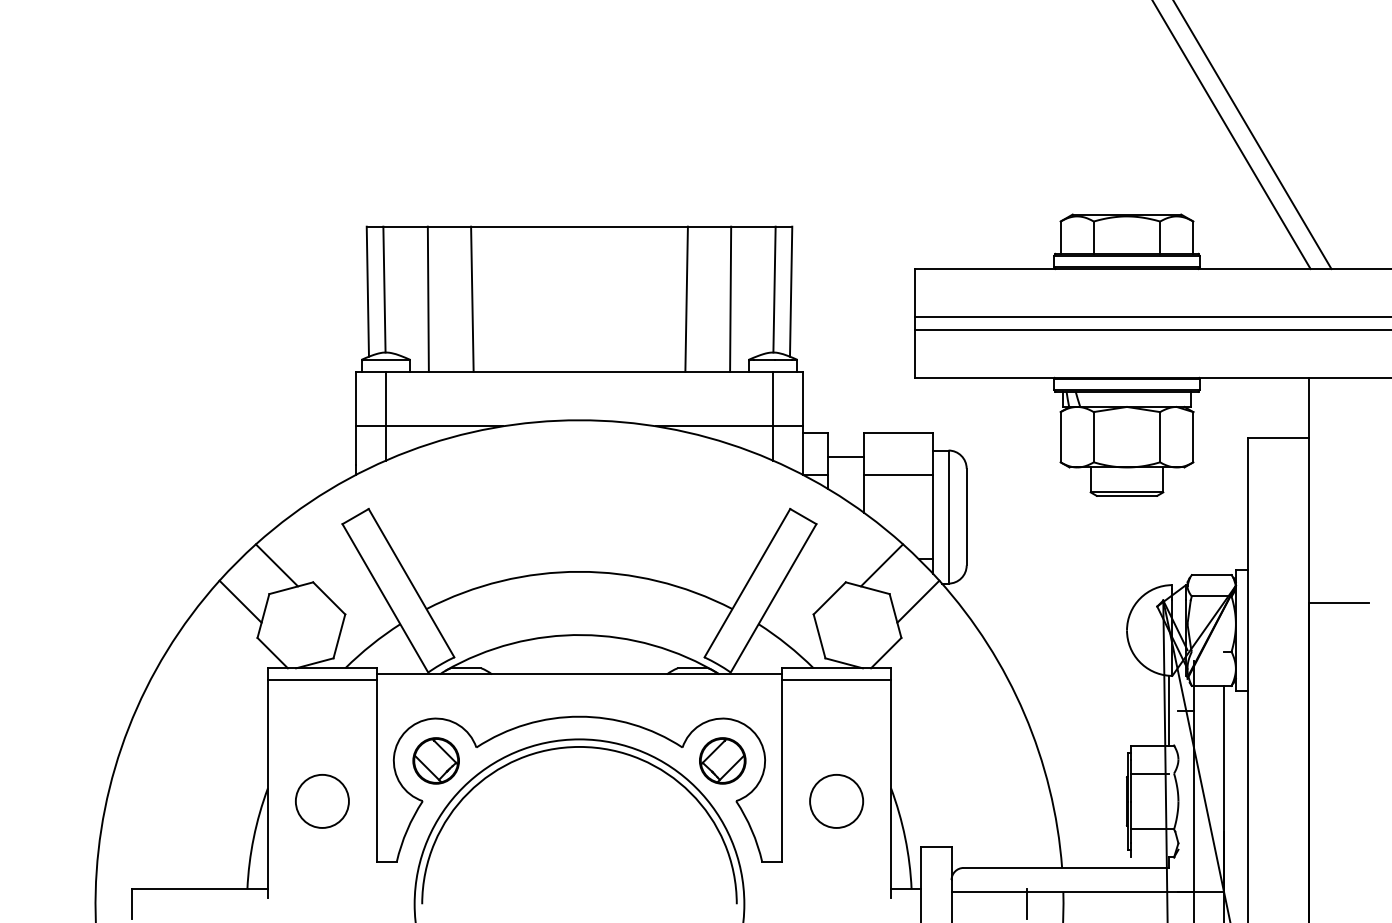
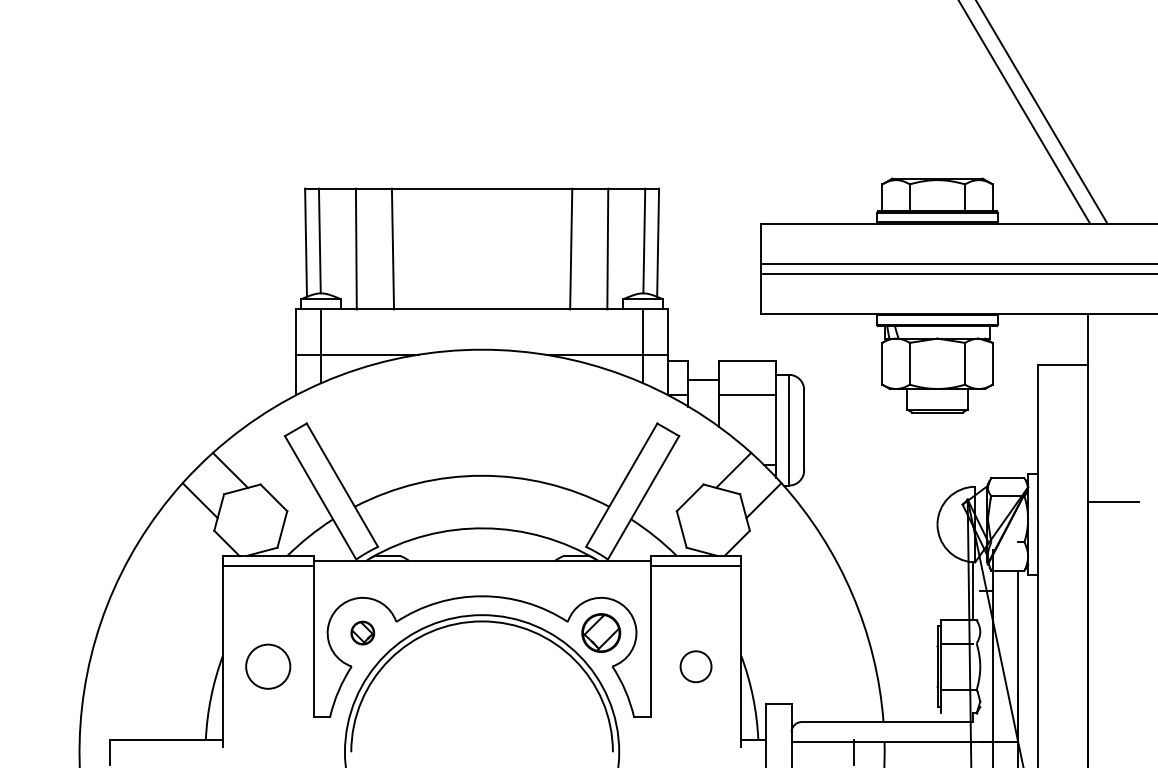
part: (435, 760) -> (362, 632), size x0.6
circle: (836, 801) -> (695, 666), size x0.7

